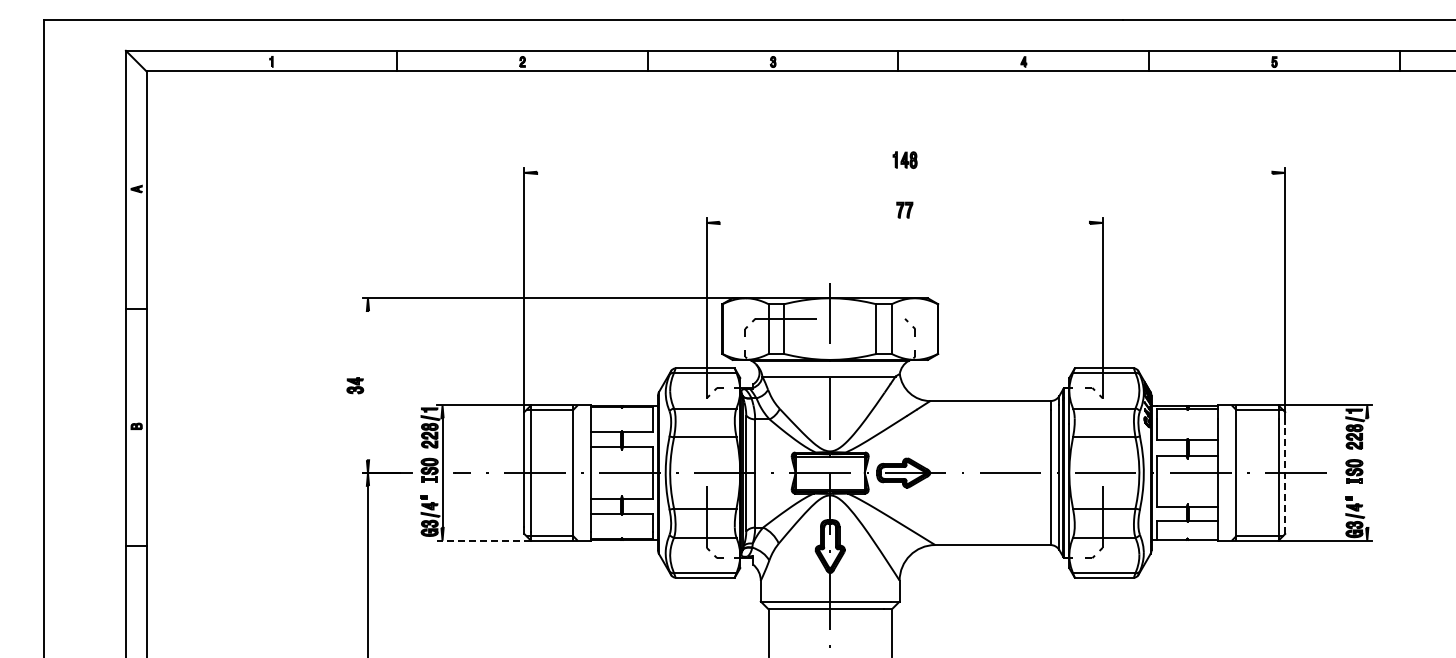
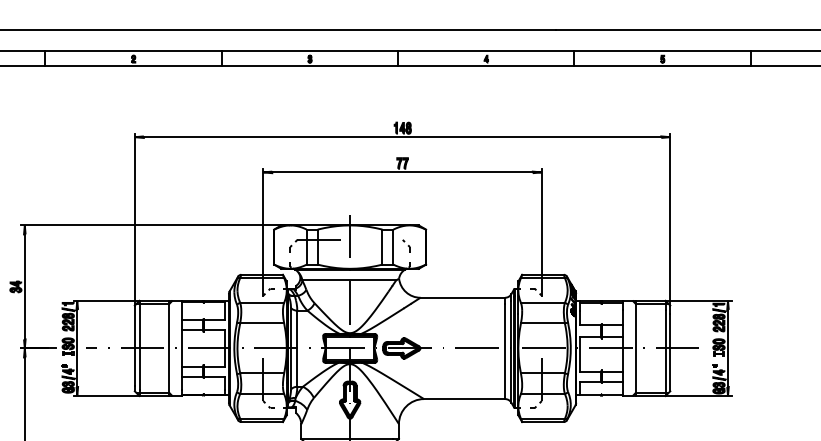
line: (904, 172) -> (402, 136), added
line: (904, 222) -> (402, 172), added
line: (367, 385) -> (24, 286), added
line: (1367, 472) -> (728, 348), added
line: (1285, 479) -> (670, 352), dashed -> solid
line: (484, 540) -> (106, 395), dashed -> solid

